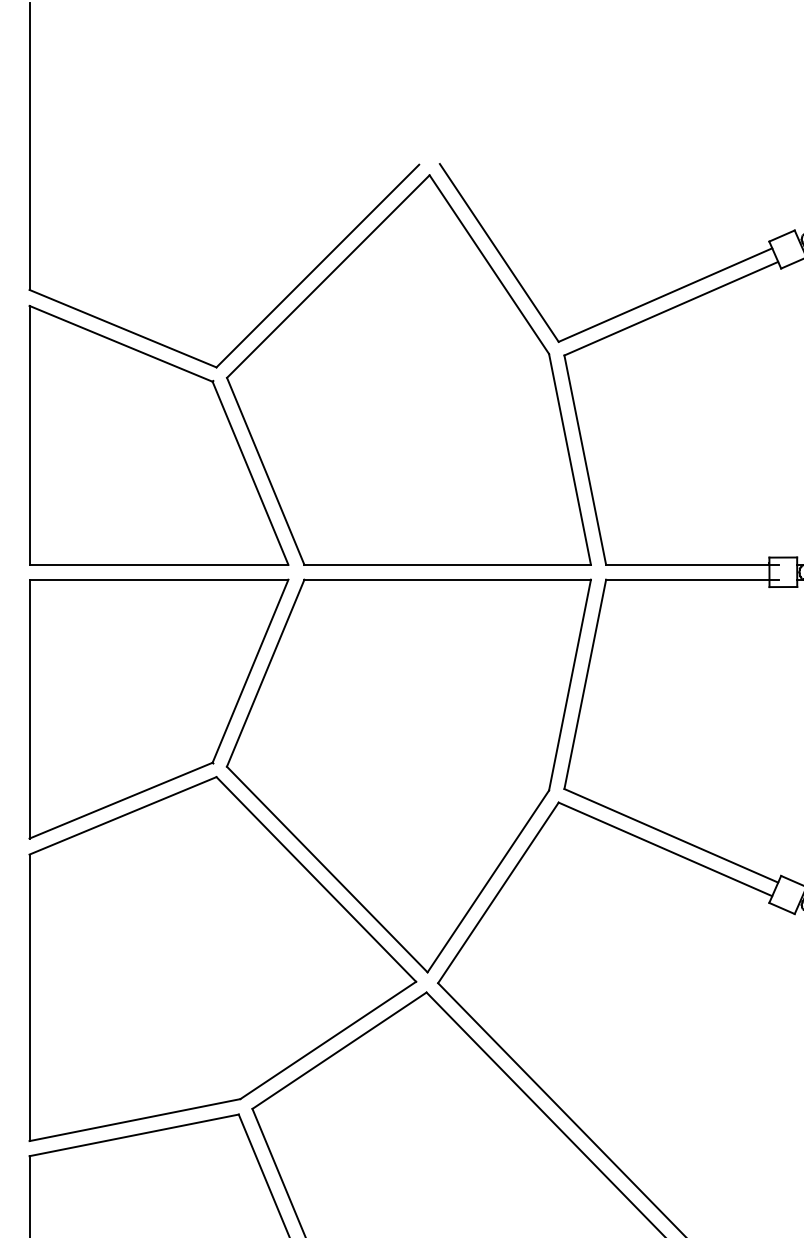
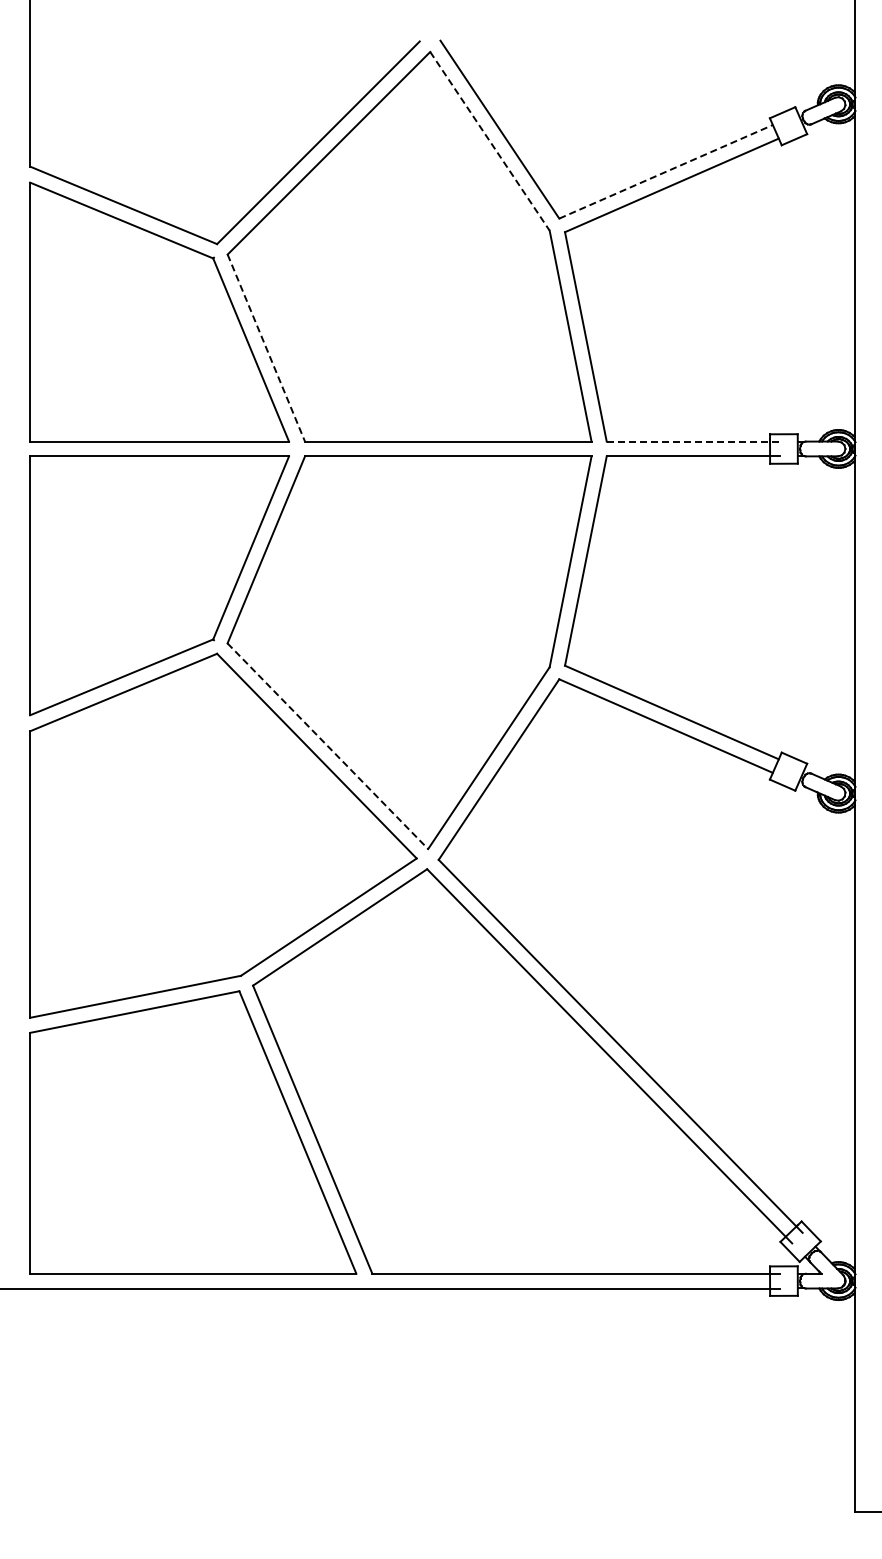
line: (489, 264) -> (490, 141), solid -> dashed
line: (665, 294) -> (666, 171), solid -> dashed
line: (265, 471) -> (266, 348), solid -> dashed
line: (692, 564) -> (693, 441), solid -> dashed
line: (326, 869) -> (327, 746), solid -> dashed

